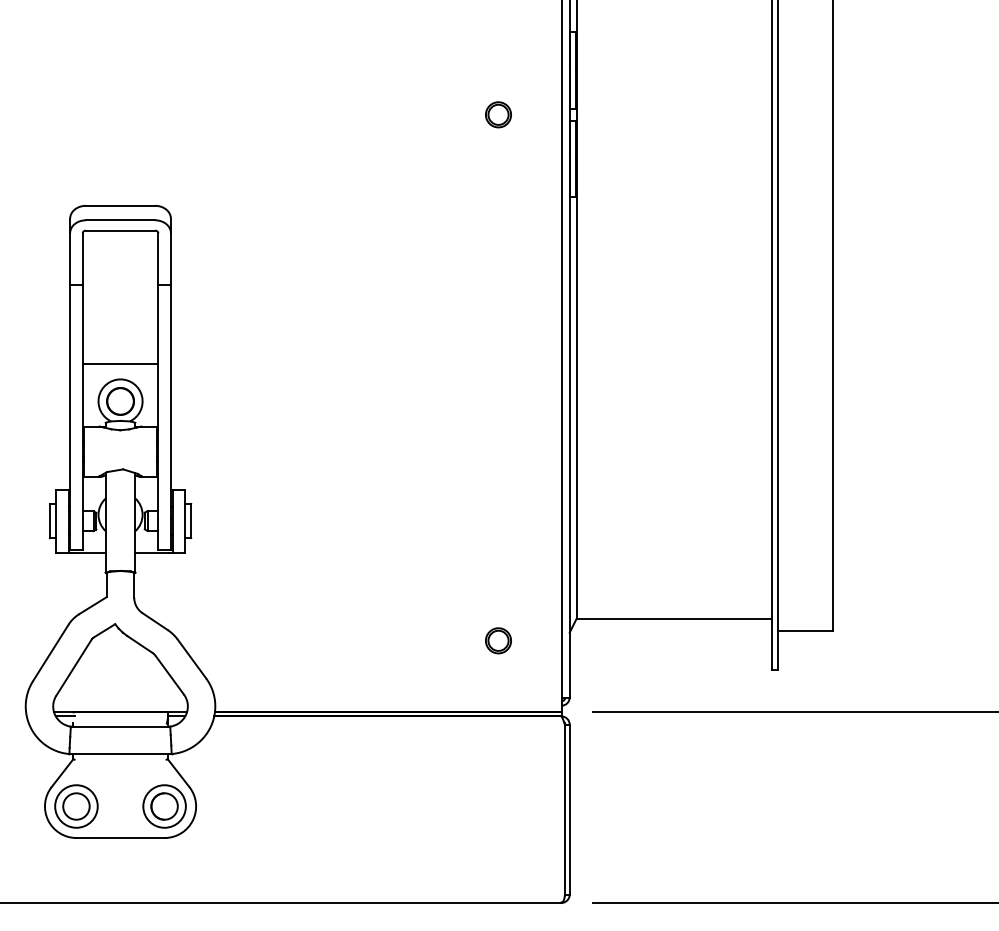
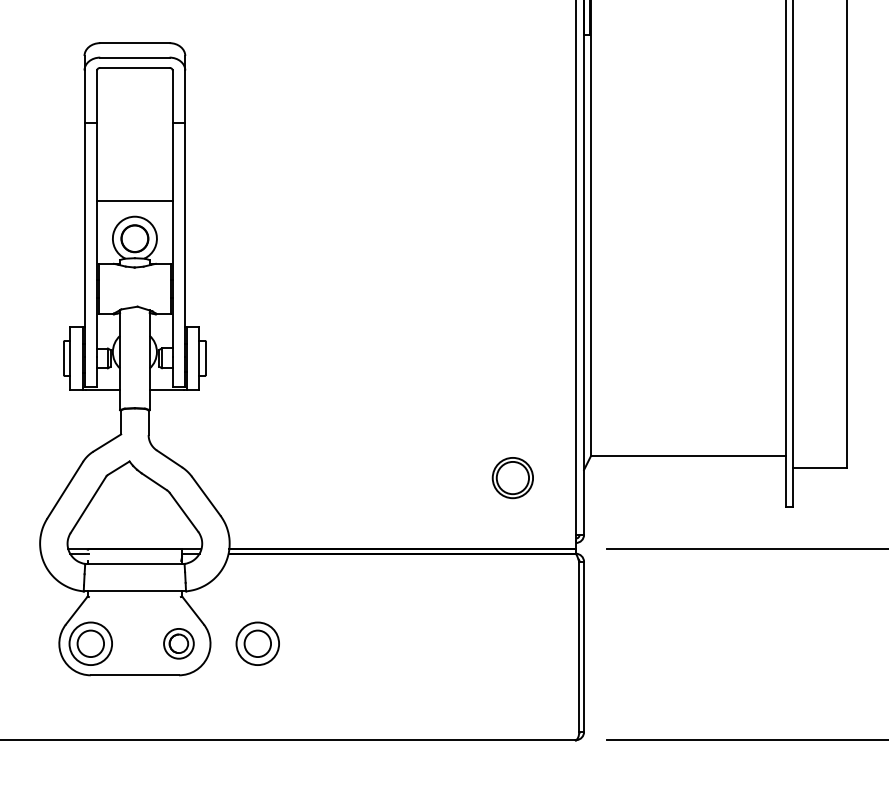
part: (498, 640) -> (512, 477), size x1.6
part: (164, 806) -> (178, 643), size x0.7
part: (243, 806) -> (257, 643), added

